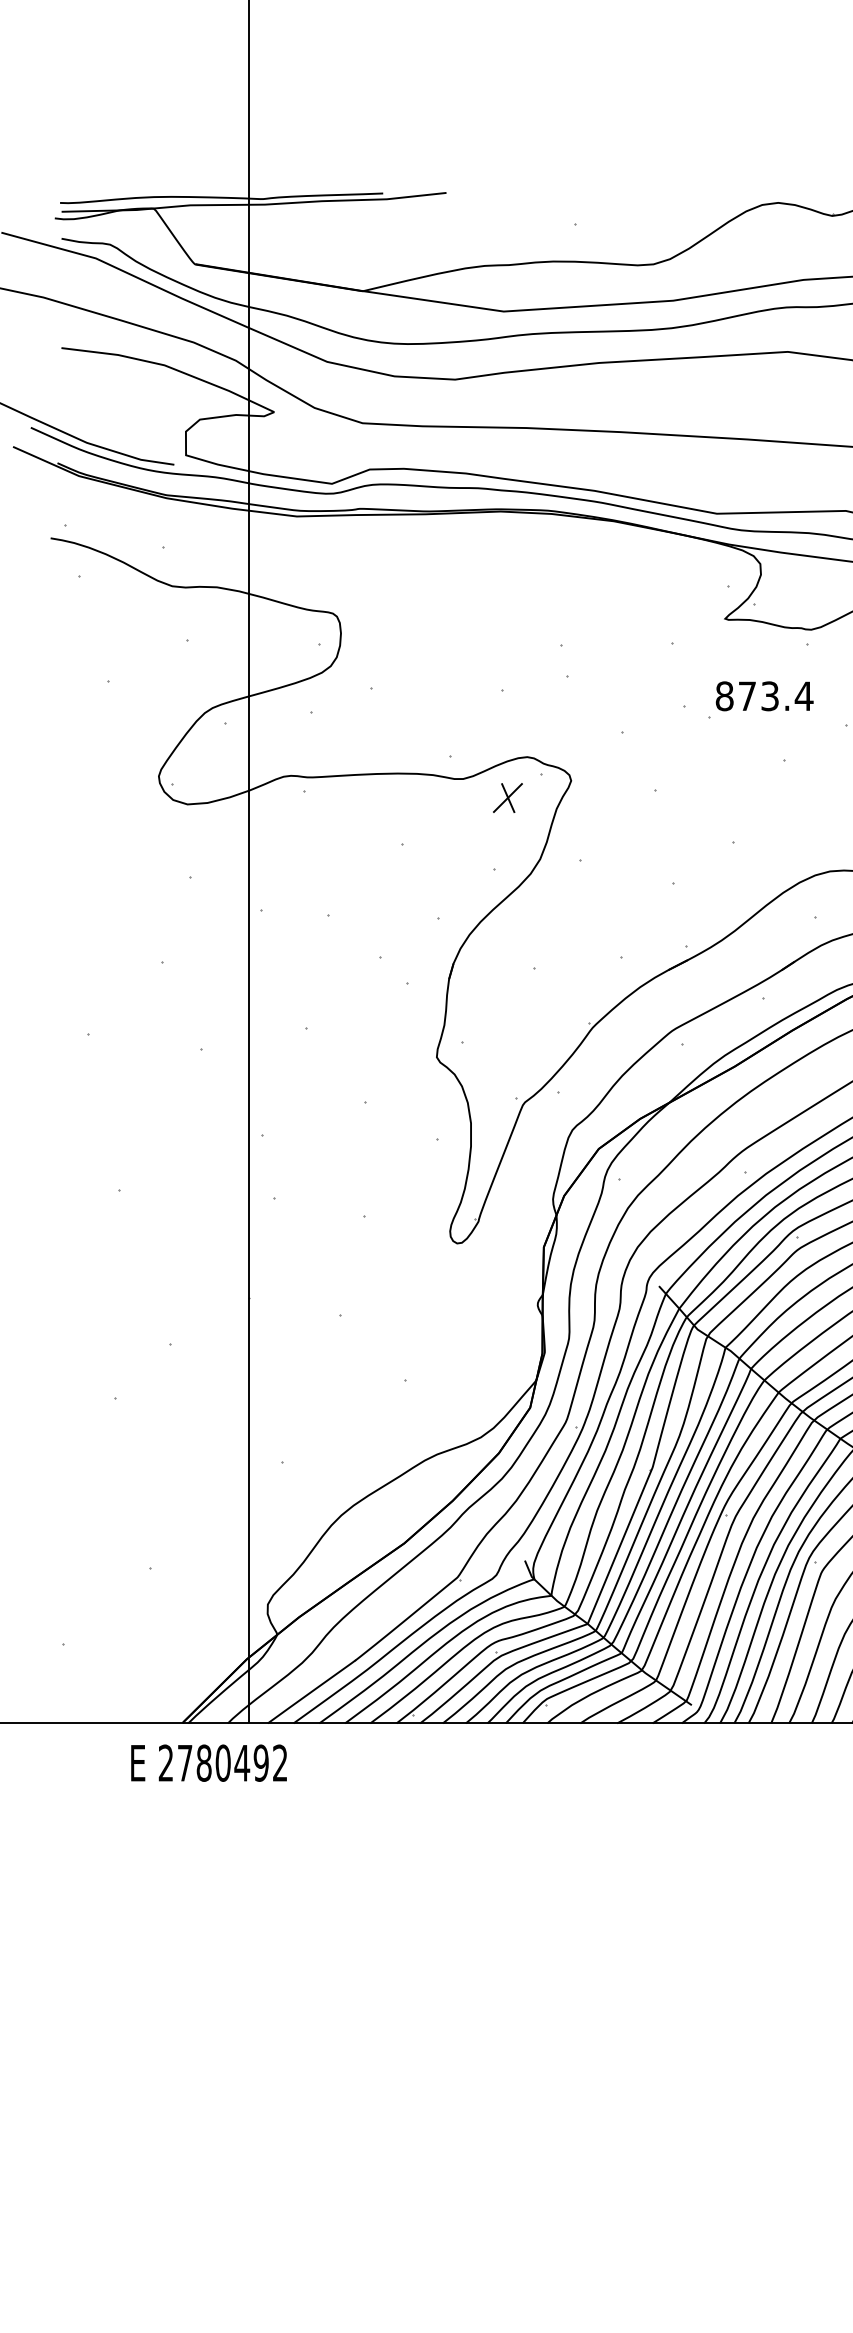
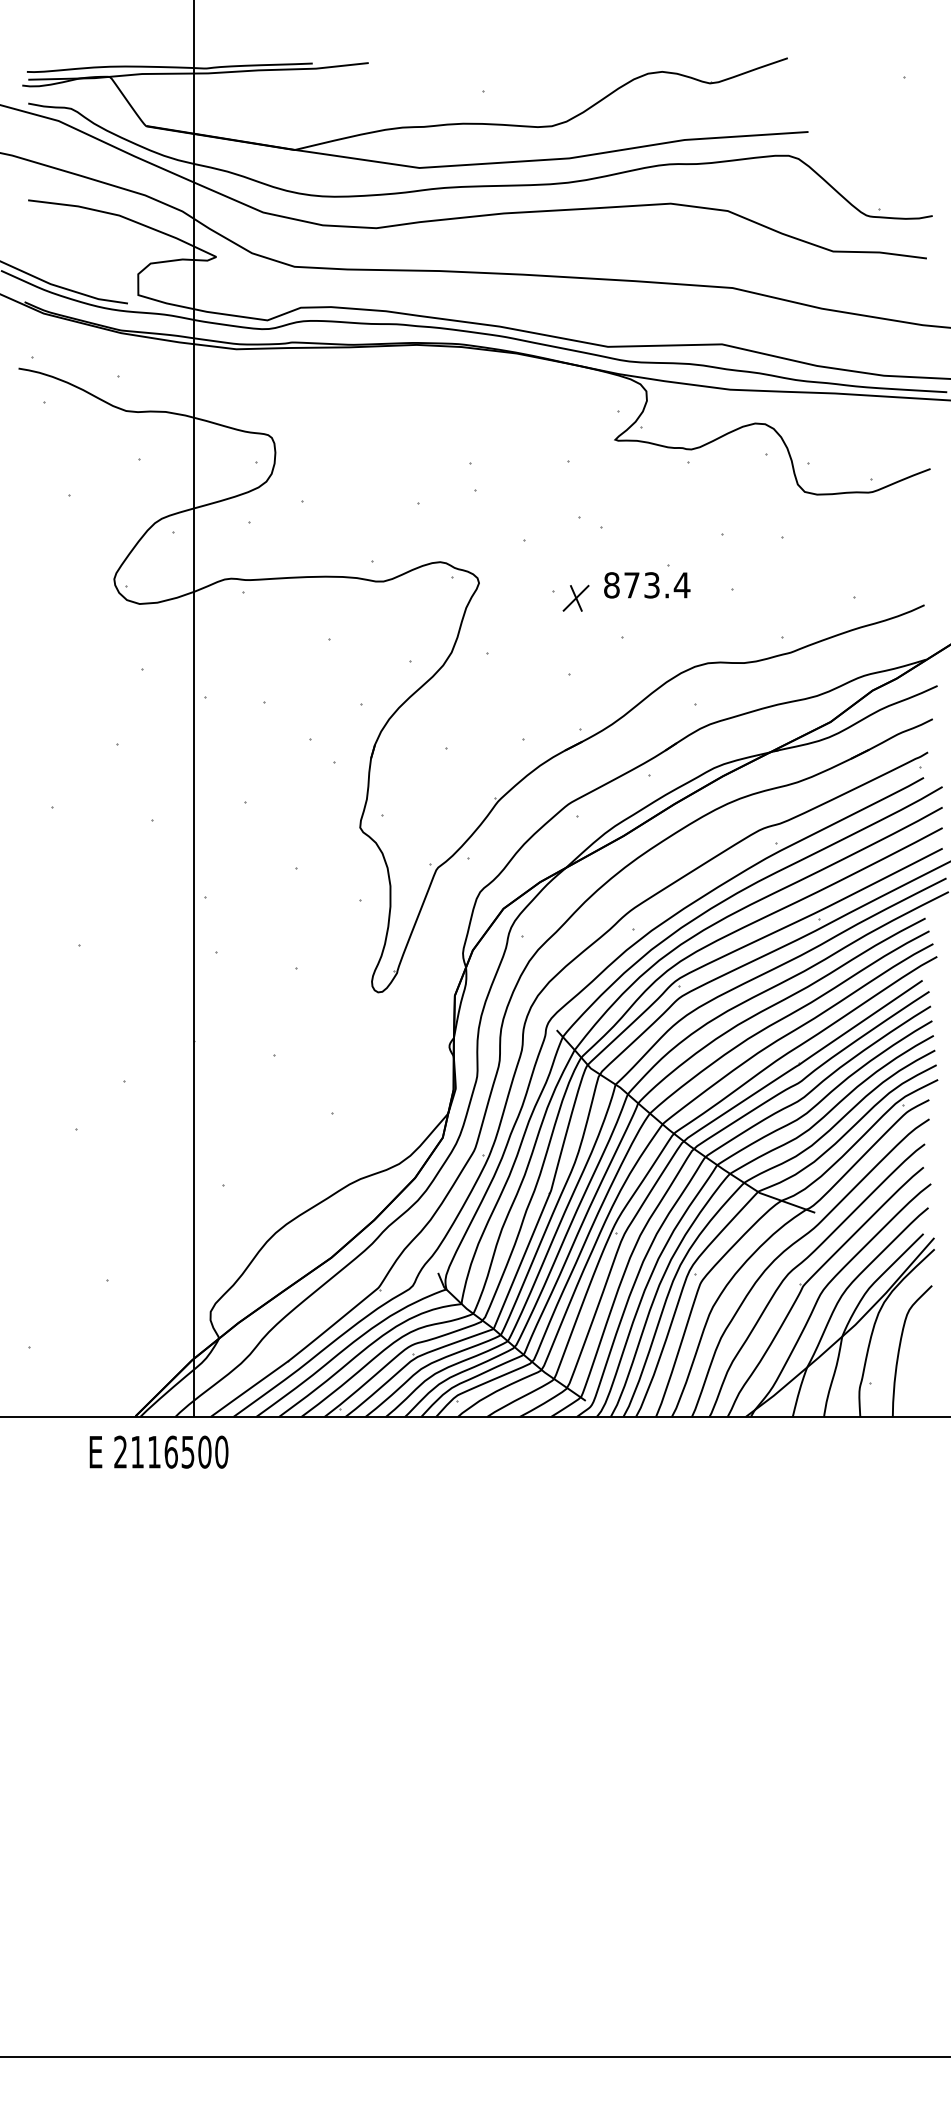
text: (764, 696) -> (647, 585), moved
part: (507, 797) -> (575, 597), moved
text: (232, 1762) -> (179, 1451), 2780492 -> 2116500

